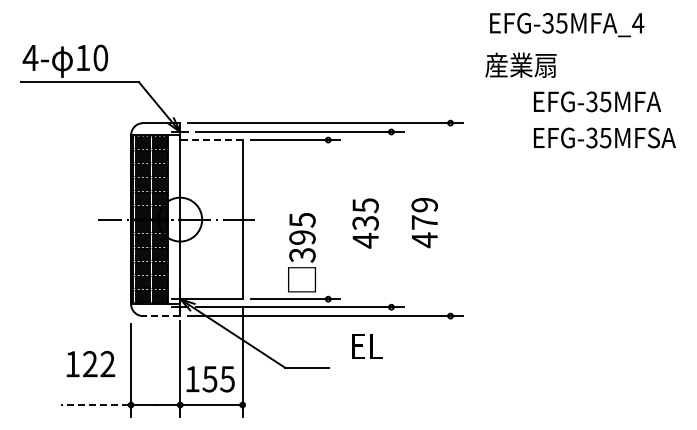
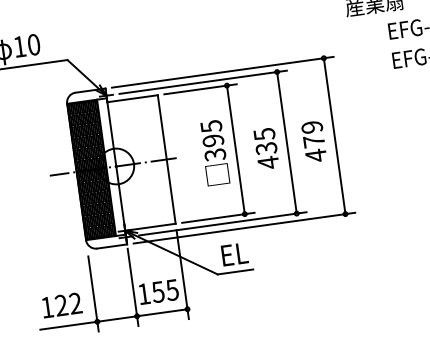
line: (210, 140) -> (131, 99), dashed -> solid
line: (328, 219) -> (236, 149), added
line: (391, 219) -> (286, 142), added
line: (450, 219) -> (334, 136), added
text: (301, 252) -> (214, 152), moved
line: (161, 316) -> (112, 246), dashed -> solid
text: (367, 346) -> (234, 254), moved
text: (90, 364) -> (61, 305), moved
line: (94, 405) -> (67, 326), dashed -> solid

